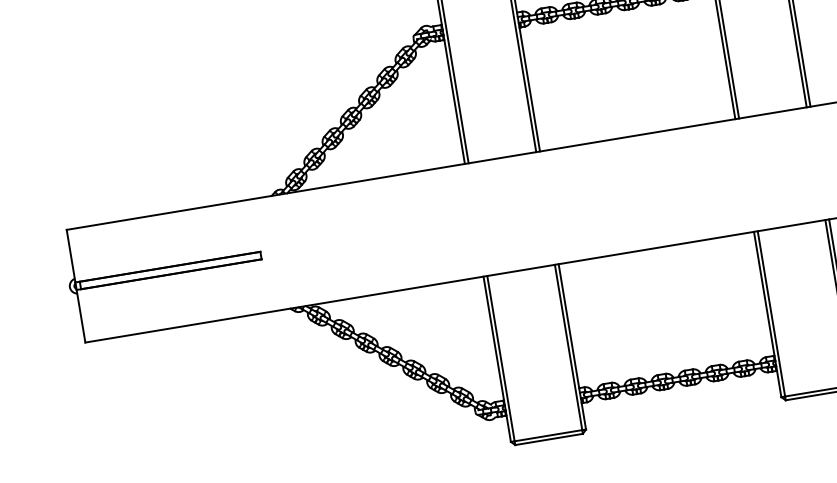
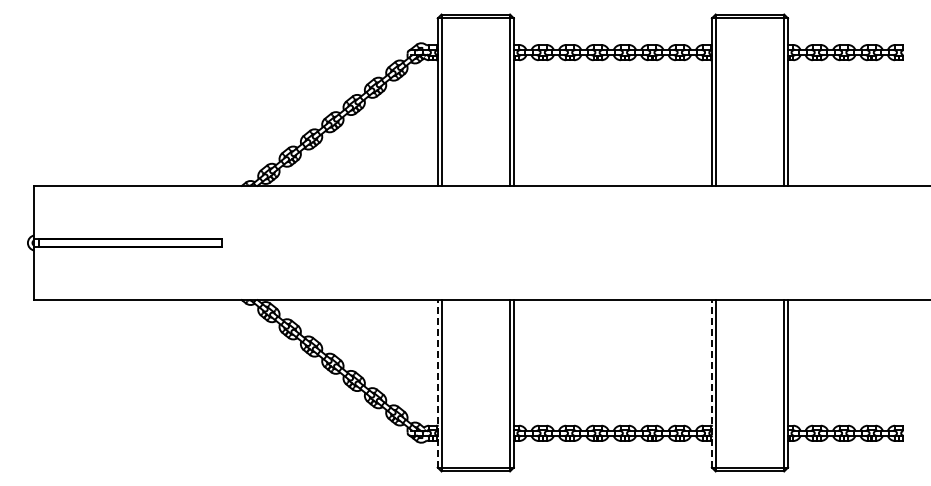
line: (767, 314) -> (711, 383), solid -> dashed
line: (496, 358) -> (437, 383), solid -> dashed

